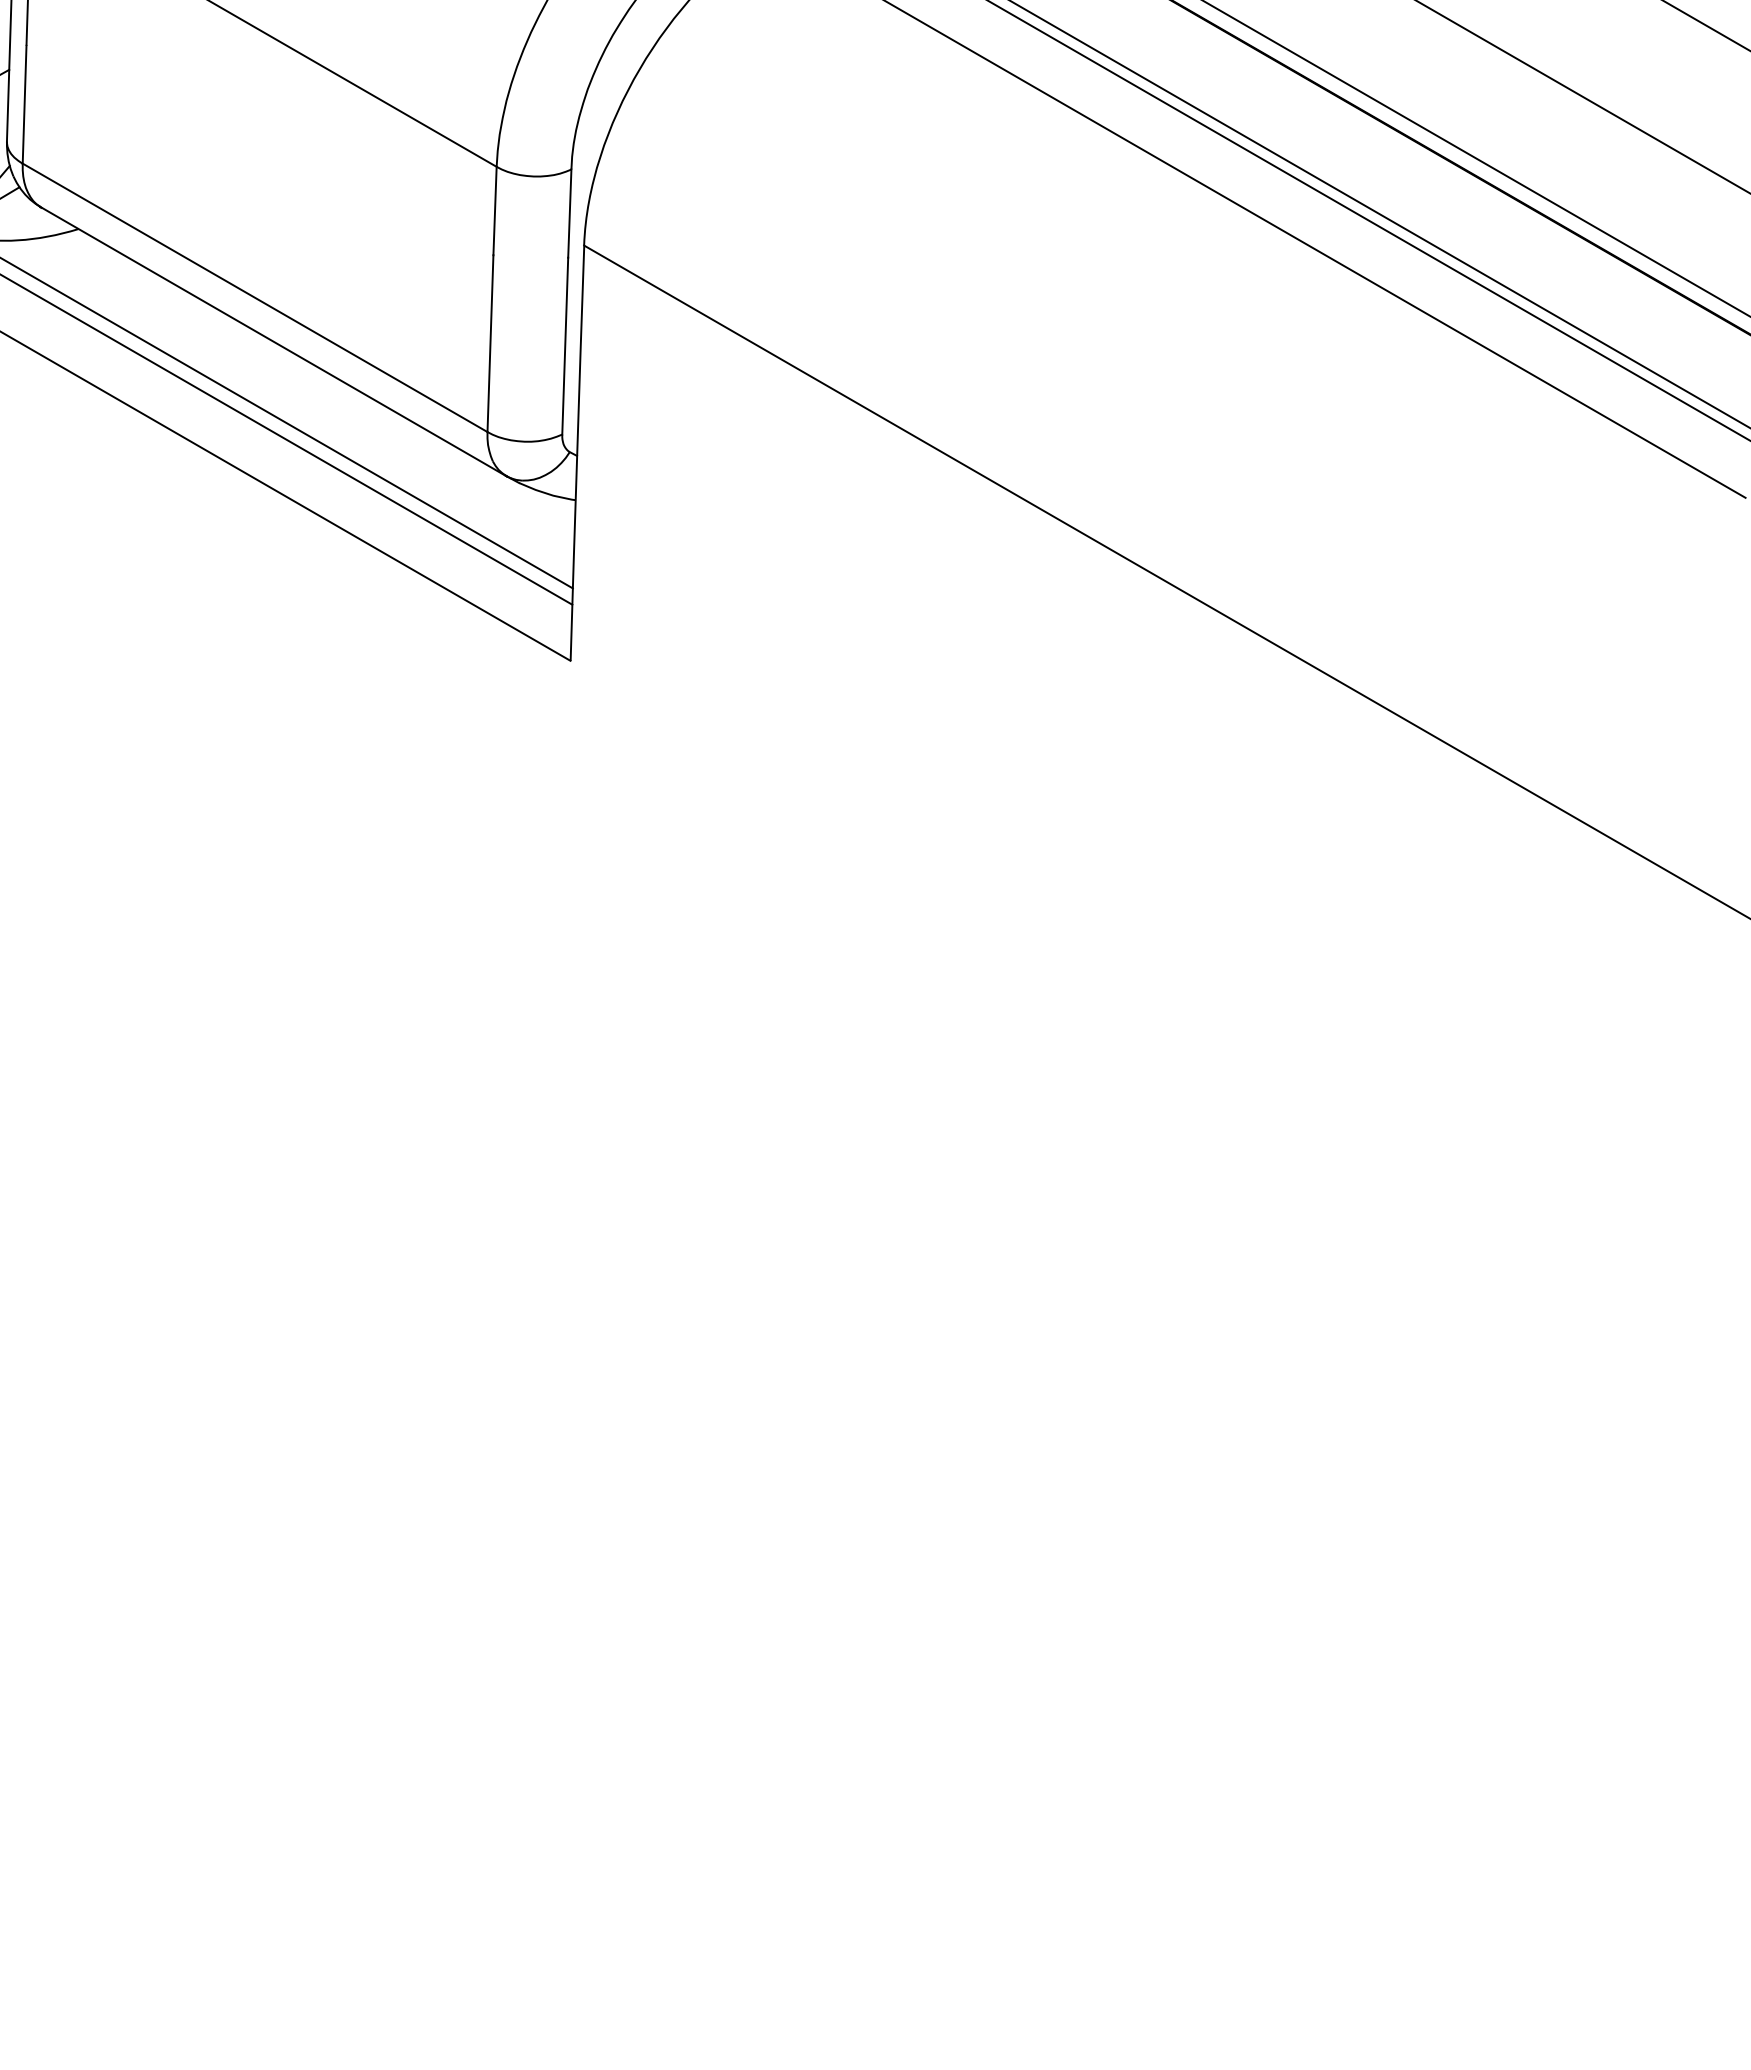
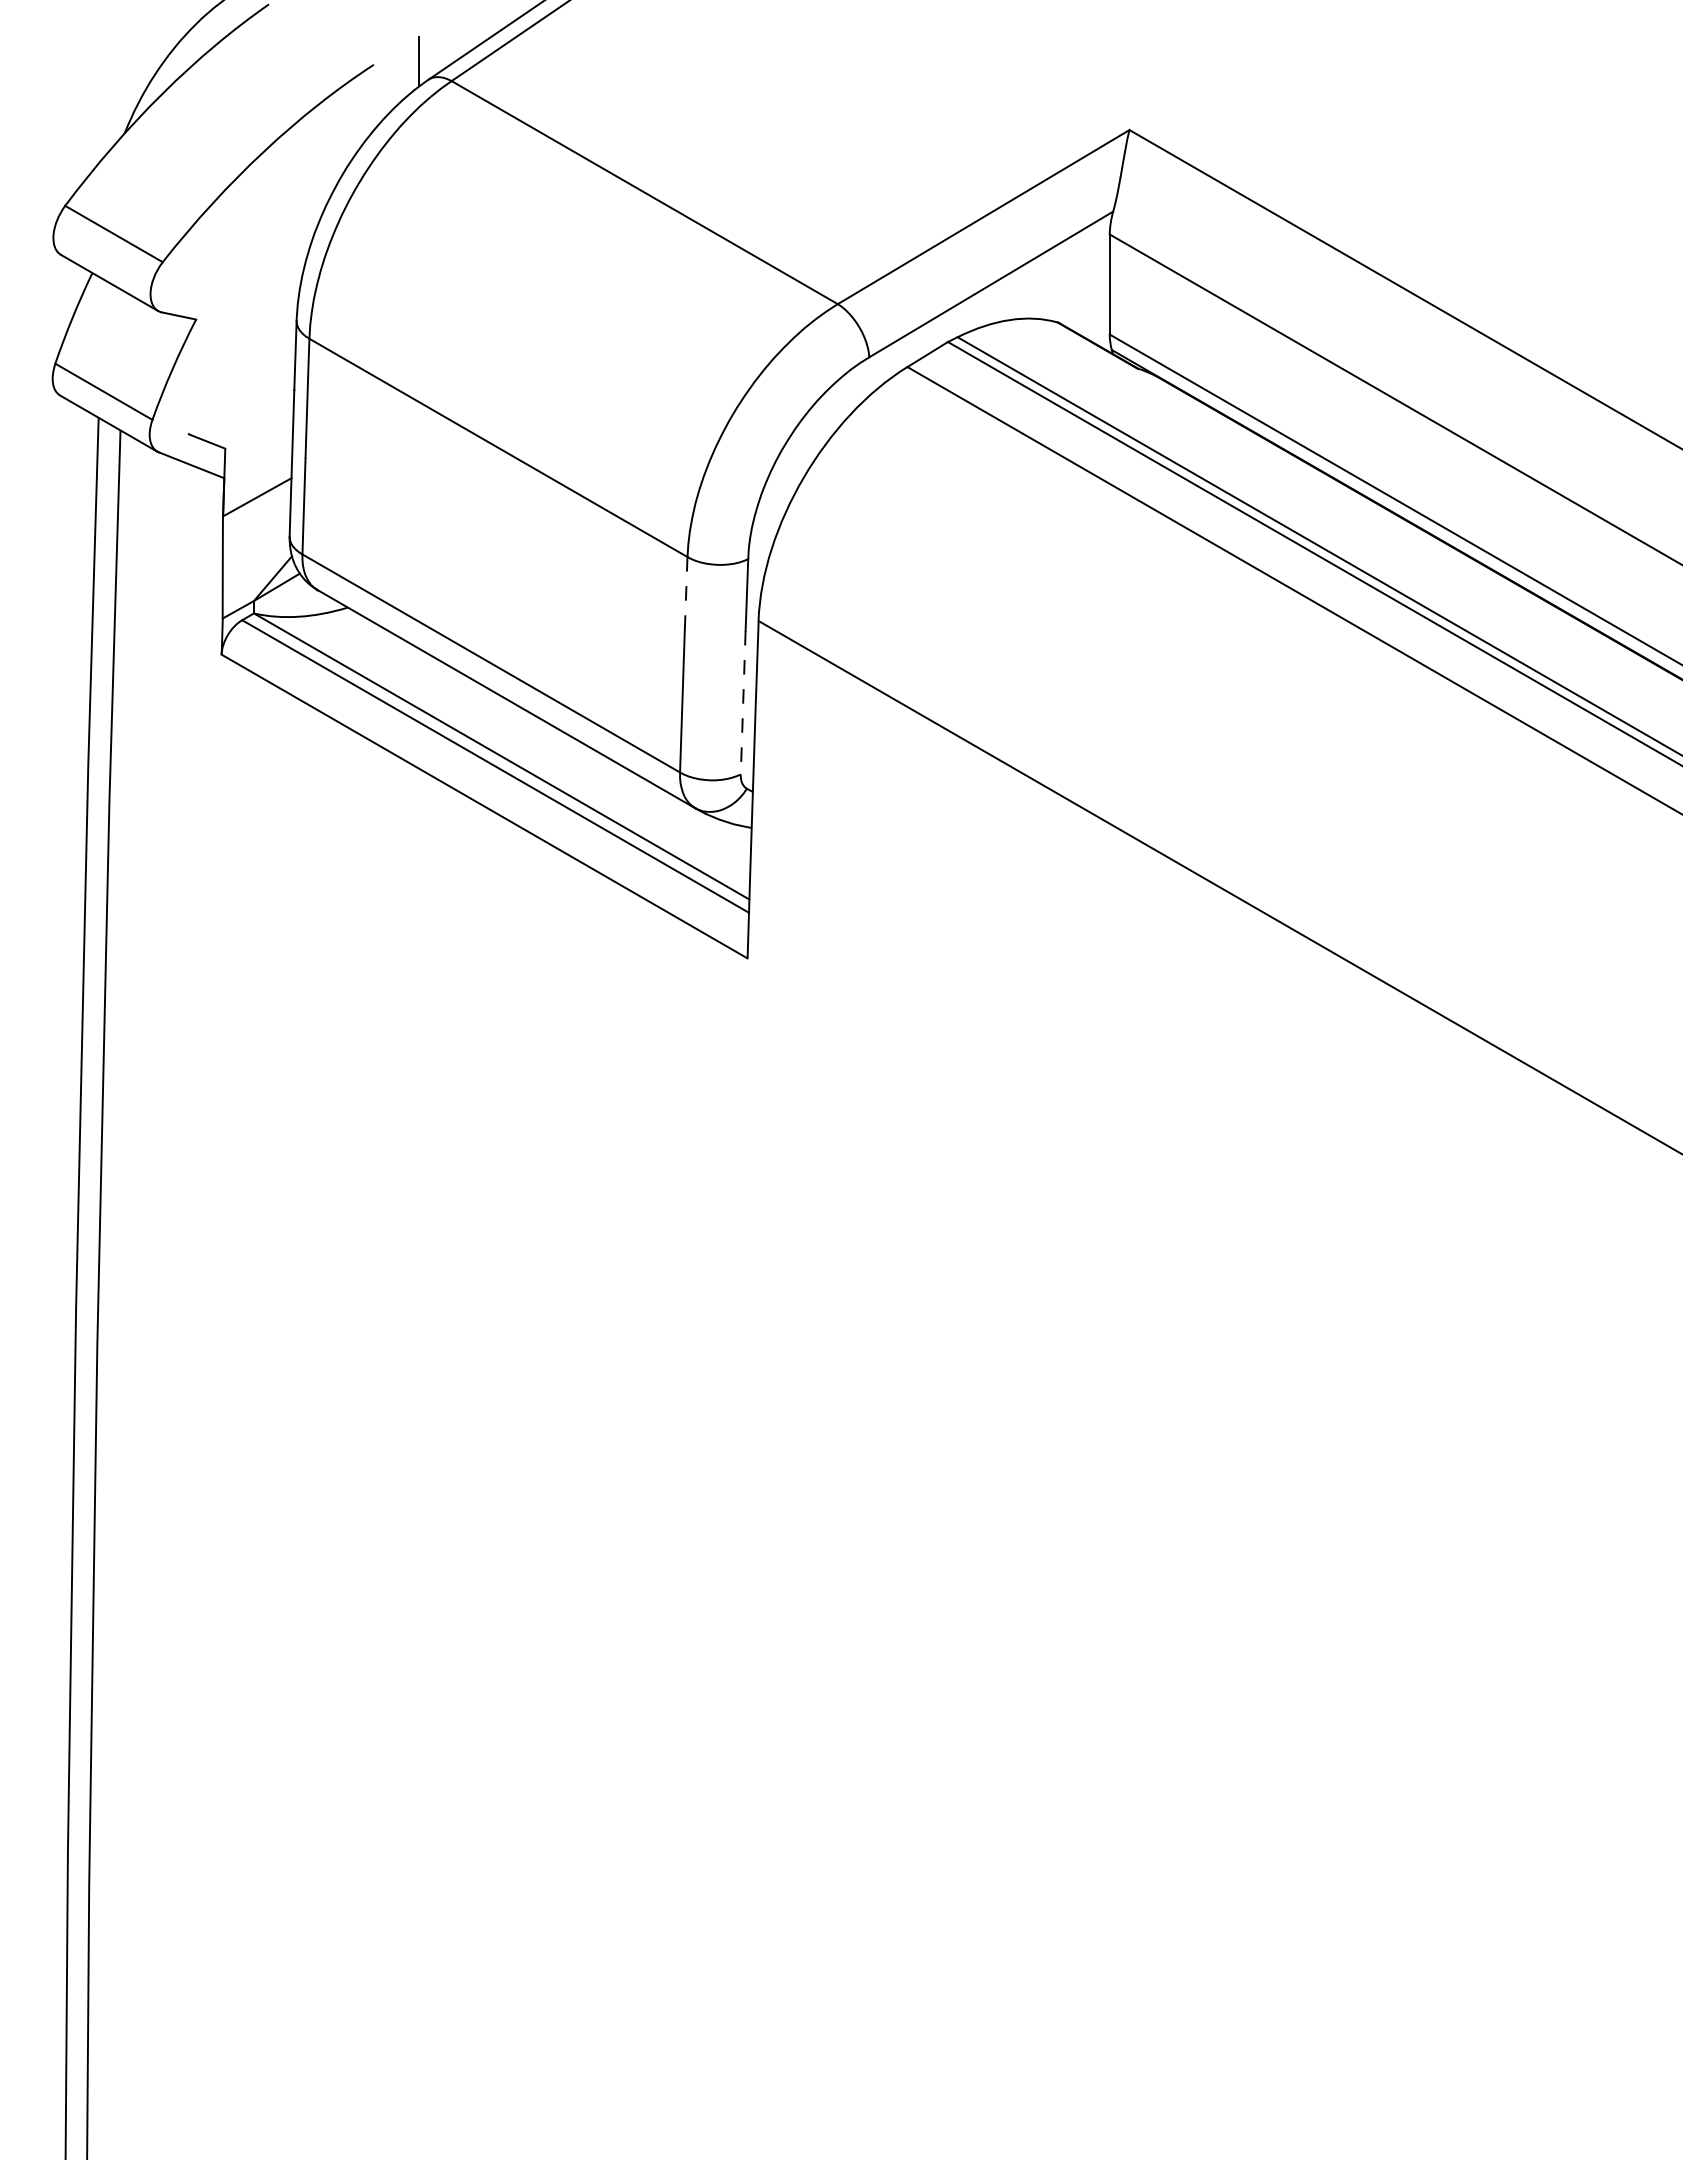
line: (495, 210) -> (686, 592), solid -> dashed
line: (565, 345) -> (743, 702), solid -> dashed

